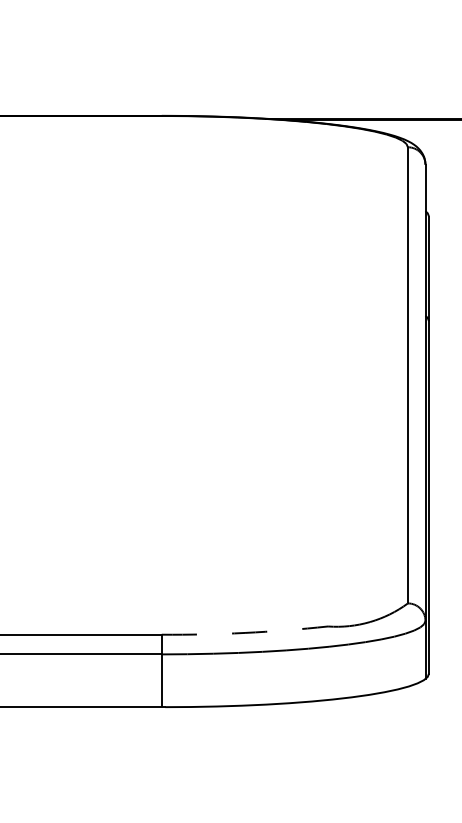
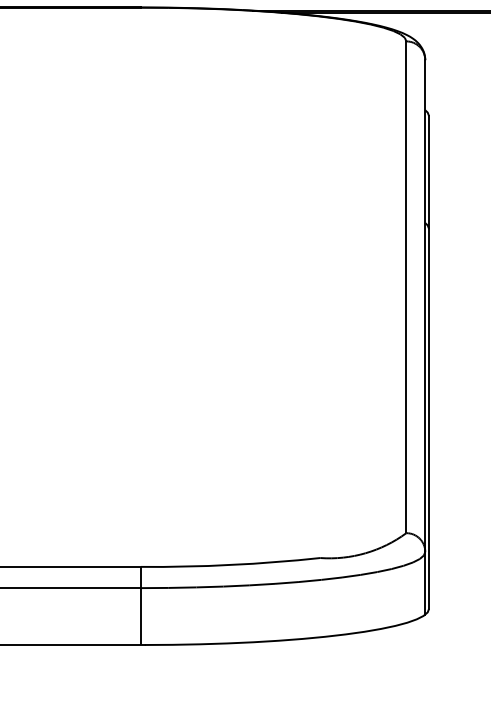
arc: (245, 632) -> (231, 564), dashed -> solid

